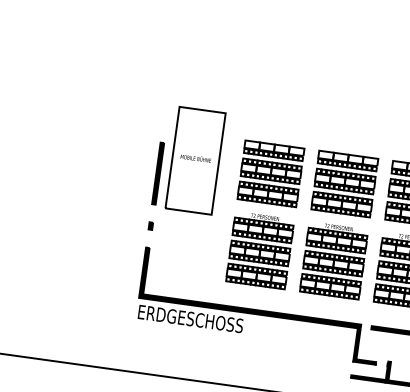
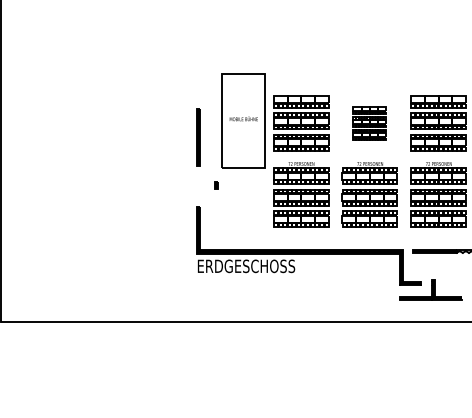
part: (195, 160) -> (243, 120), moved
part: (344, 183) -> (369, 123), size x0.6
part: (151, 226) -> (216, 185), moved

